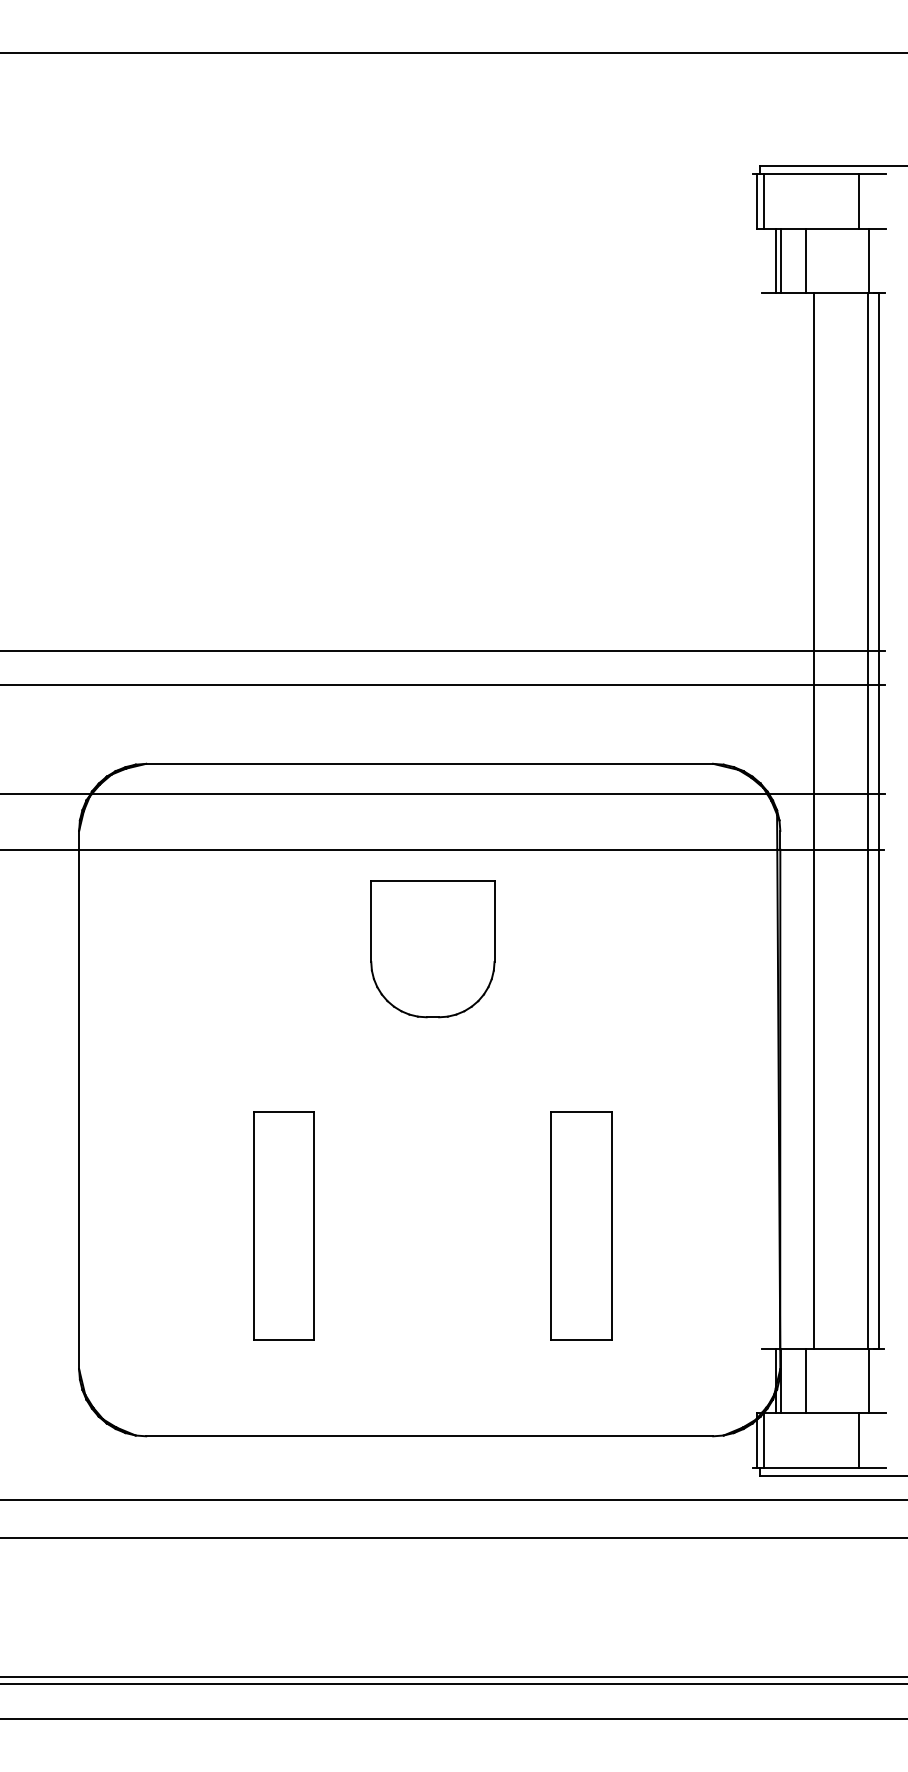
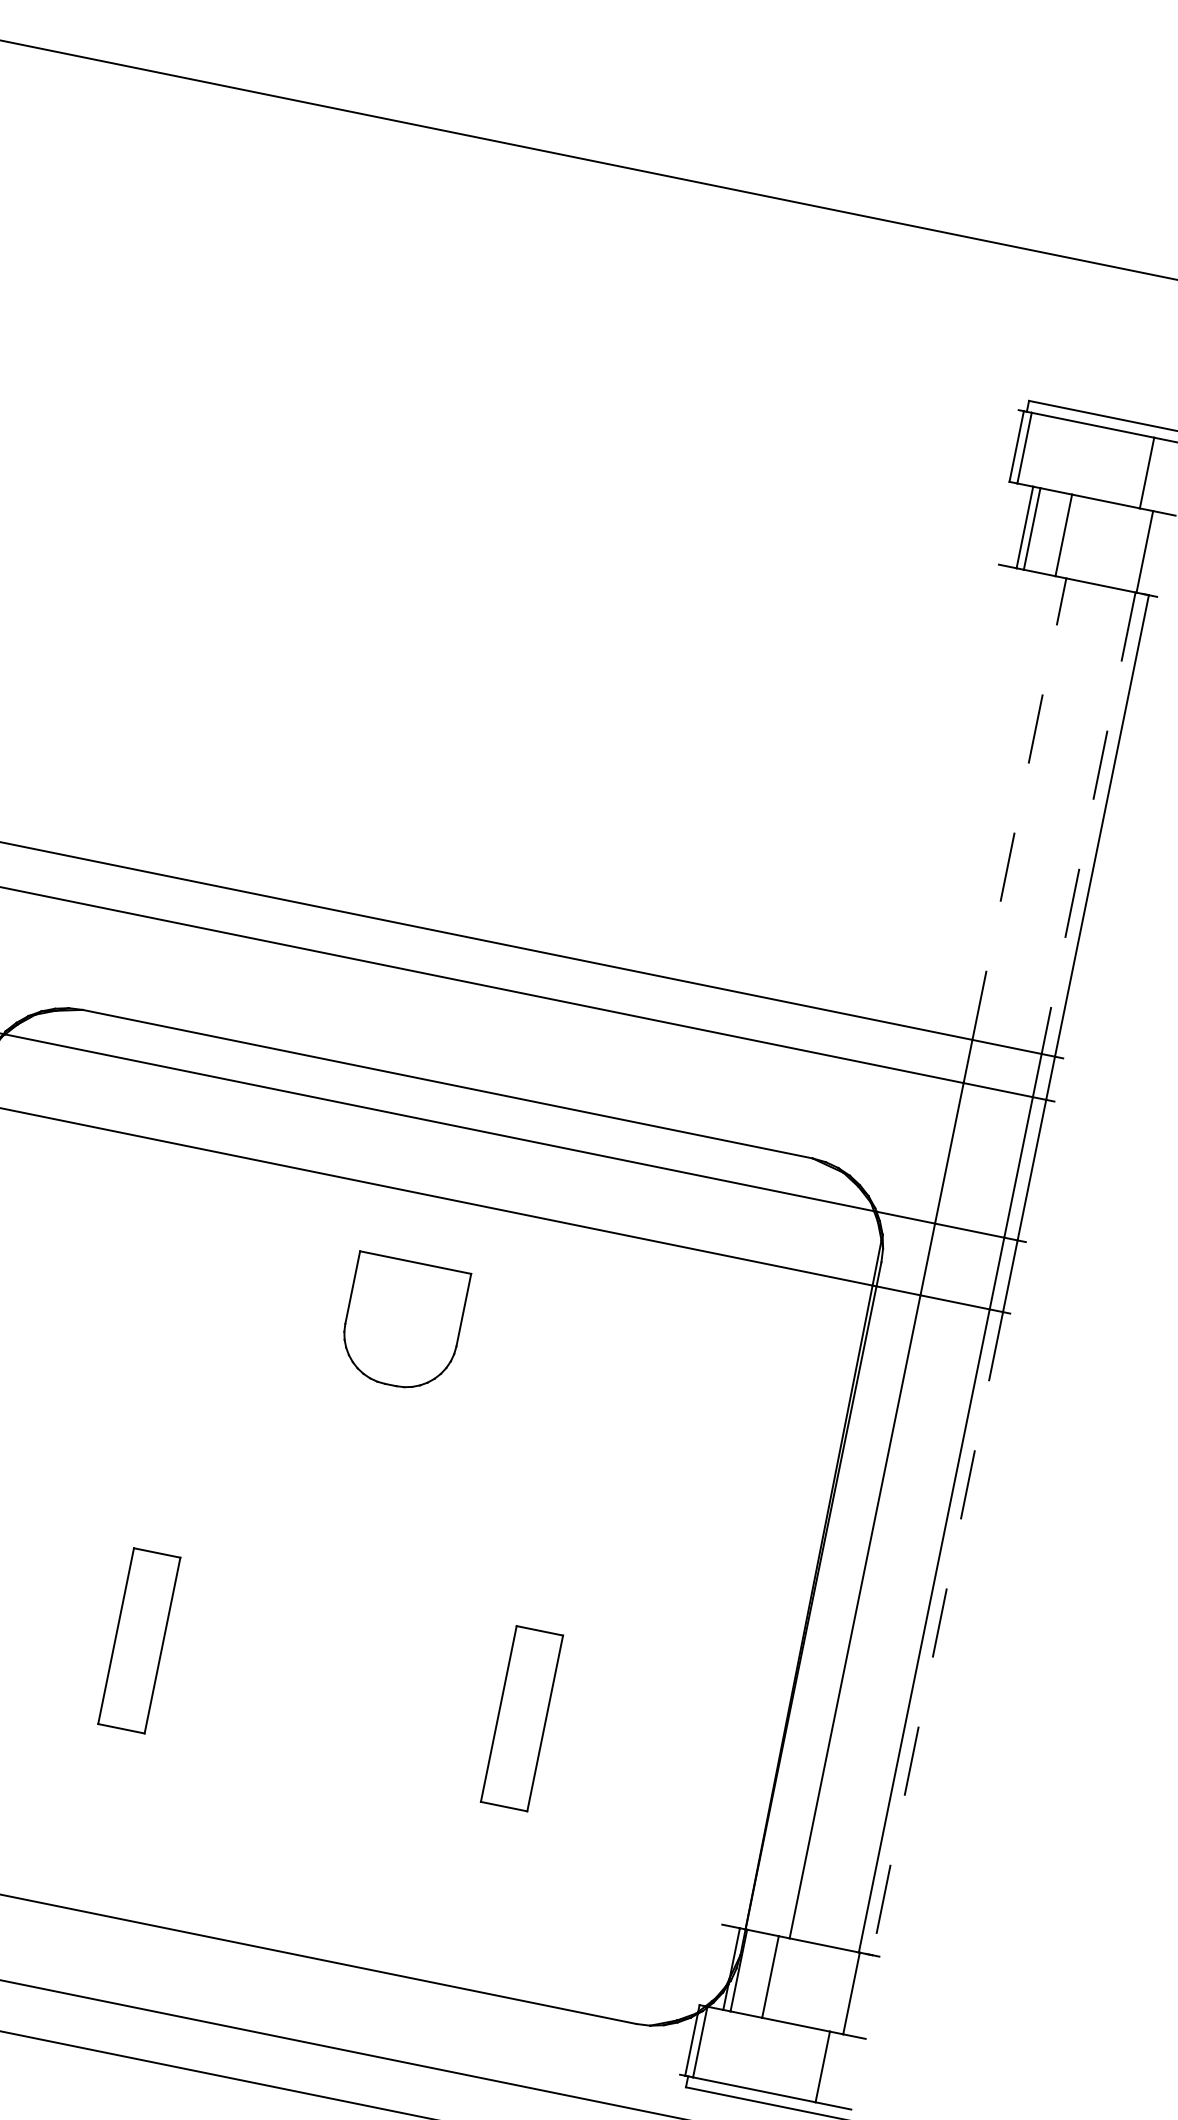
line: (814, 471) -> (1019, 808), solid -> dashed
line: (868, 472) -> (1088, 824), solid -> dashed
part: (432, 949) -> (402, 1323), size x0.7
line: (878, 1099) -> (937, 1633), solid -> dashed
part: (283, 1225) -> (138, 1640), size x0.6
part: (581, 1225) -> (522, 1718), size x0.6

